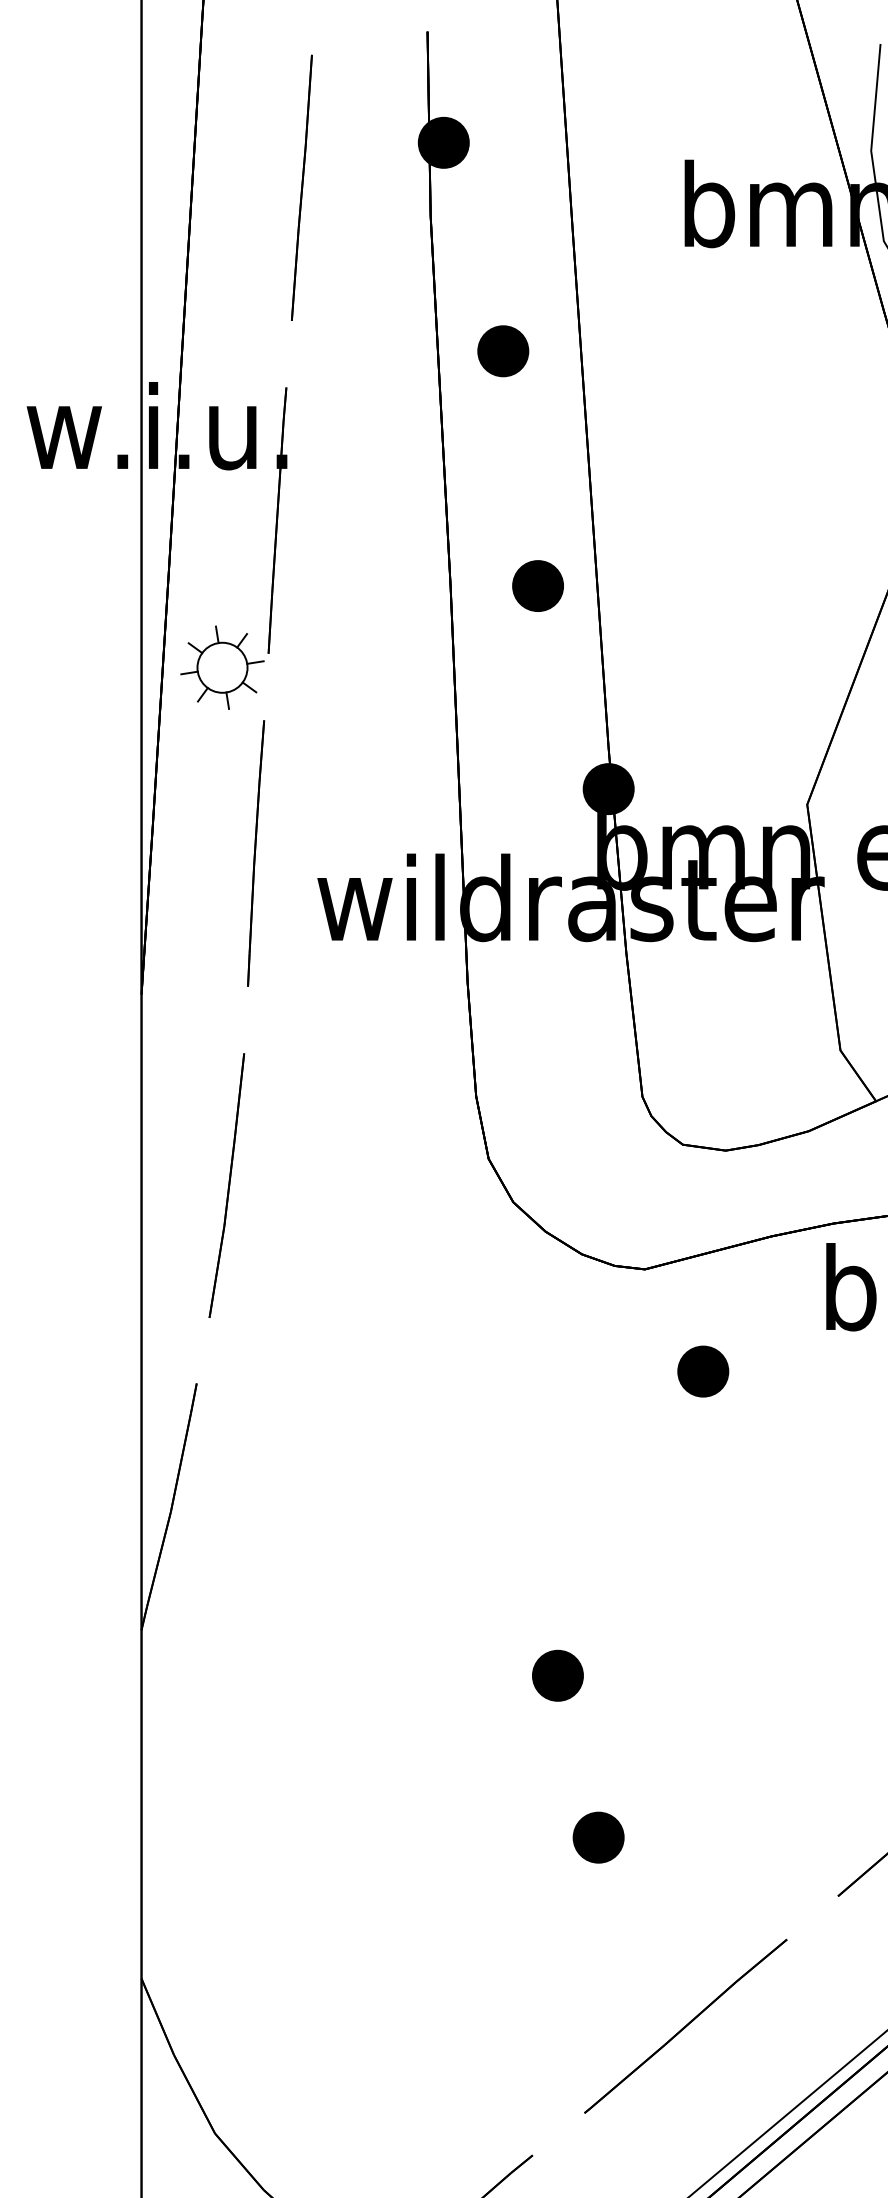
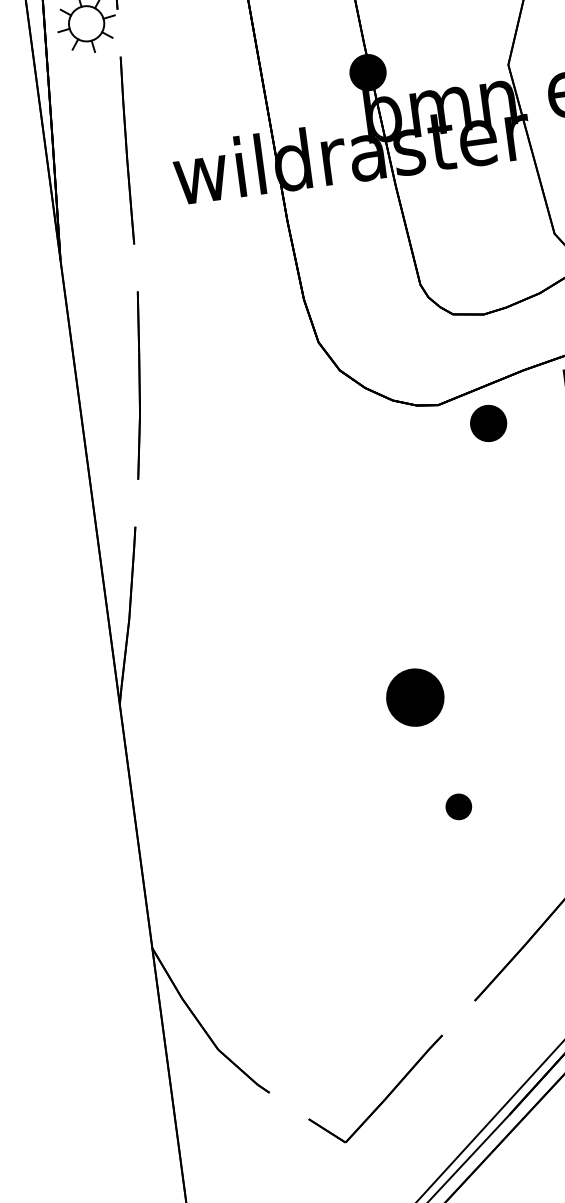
part: (703, 1371) -> (488, 423), moved
part: (557, 1675) -> (414, 697), size x1.6
part: (598, 1837) -> (458, 806), size x0.7

